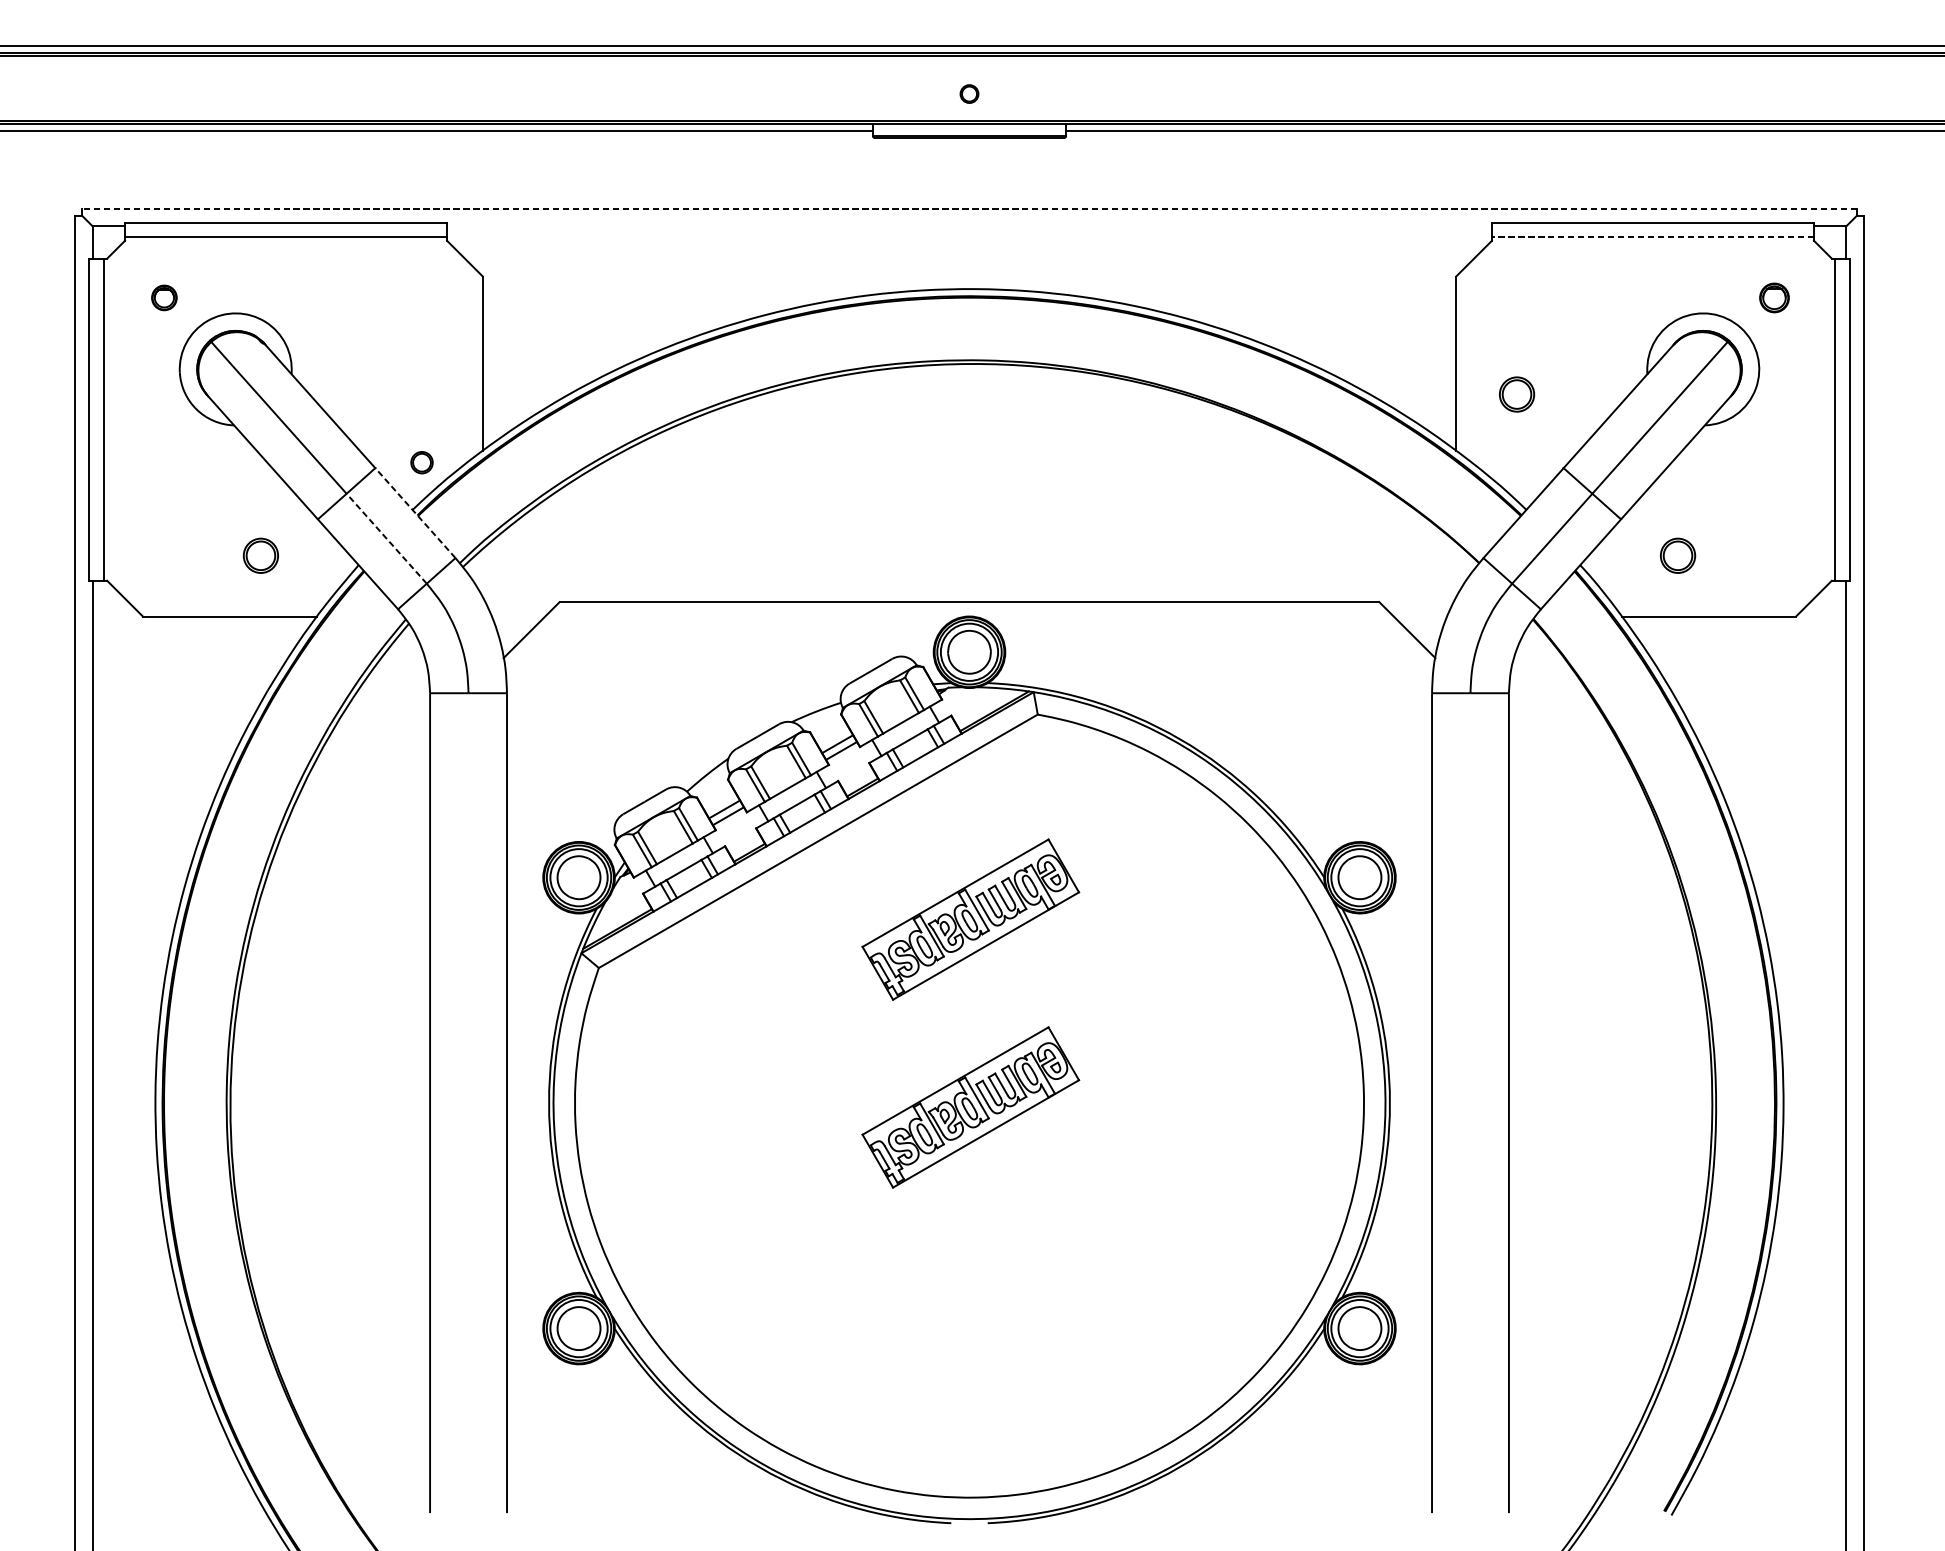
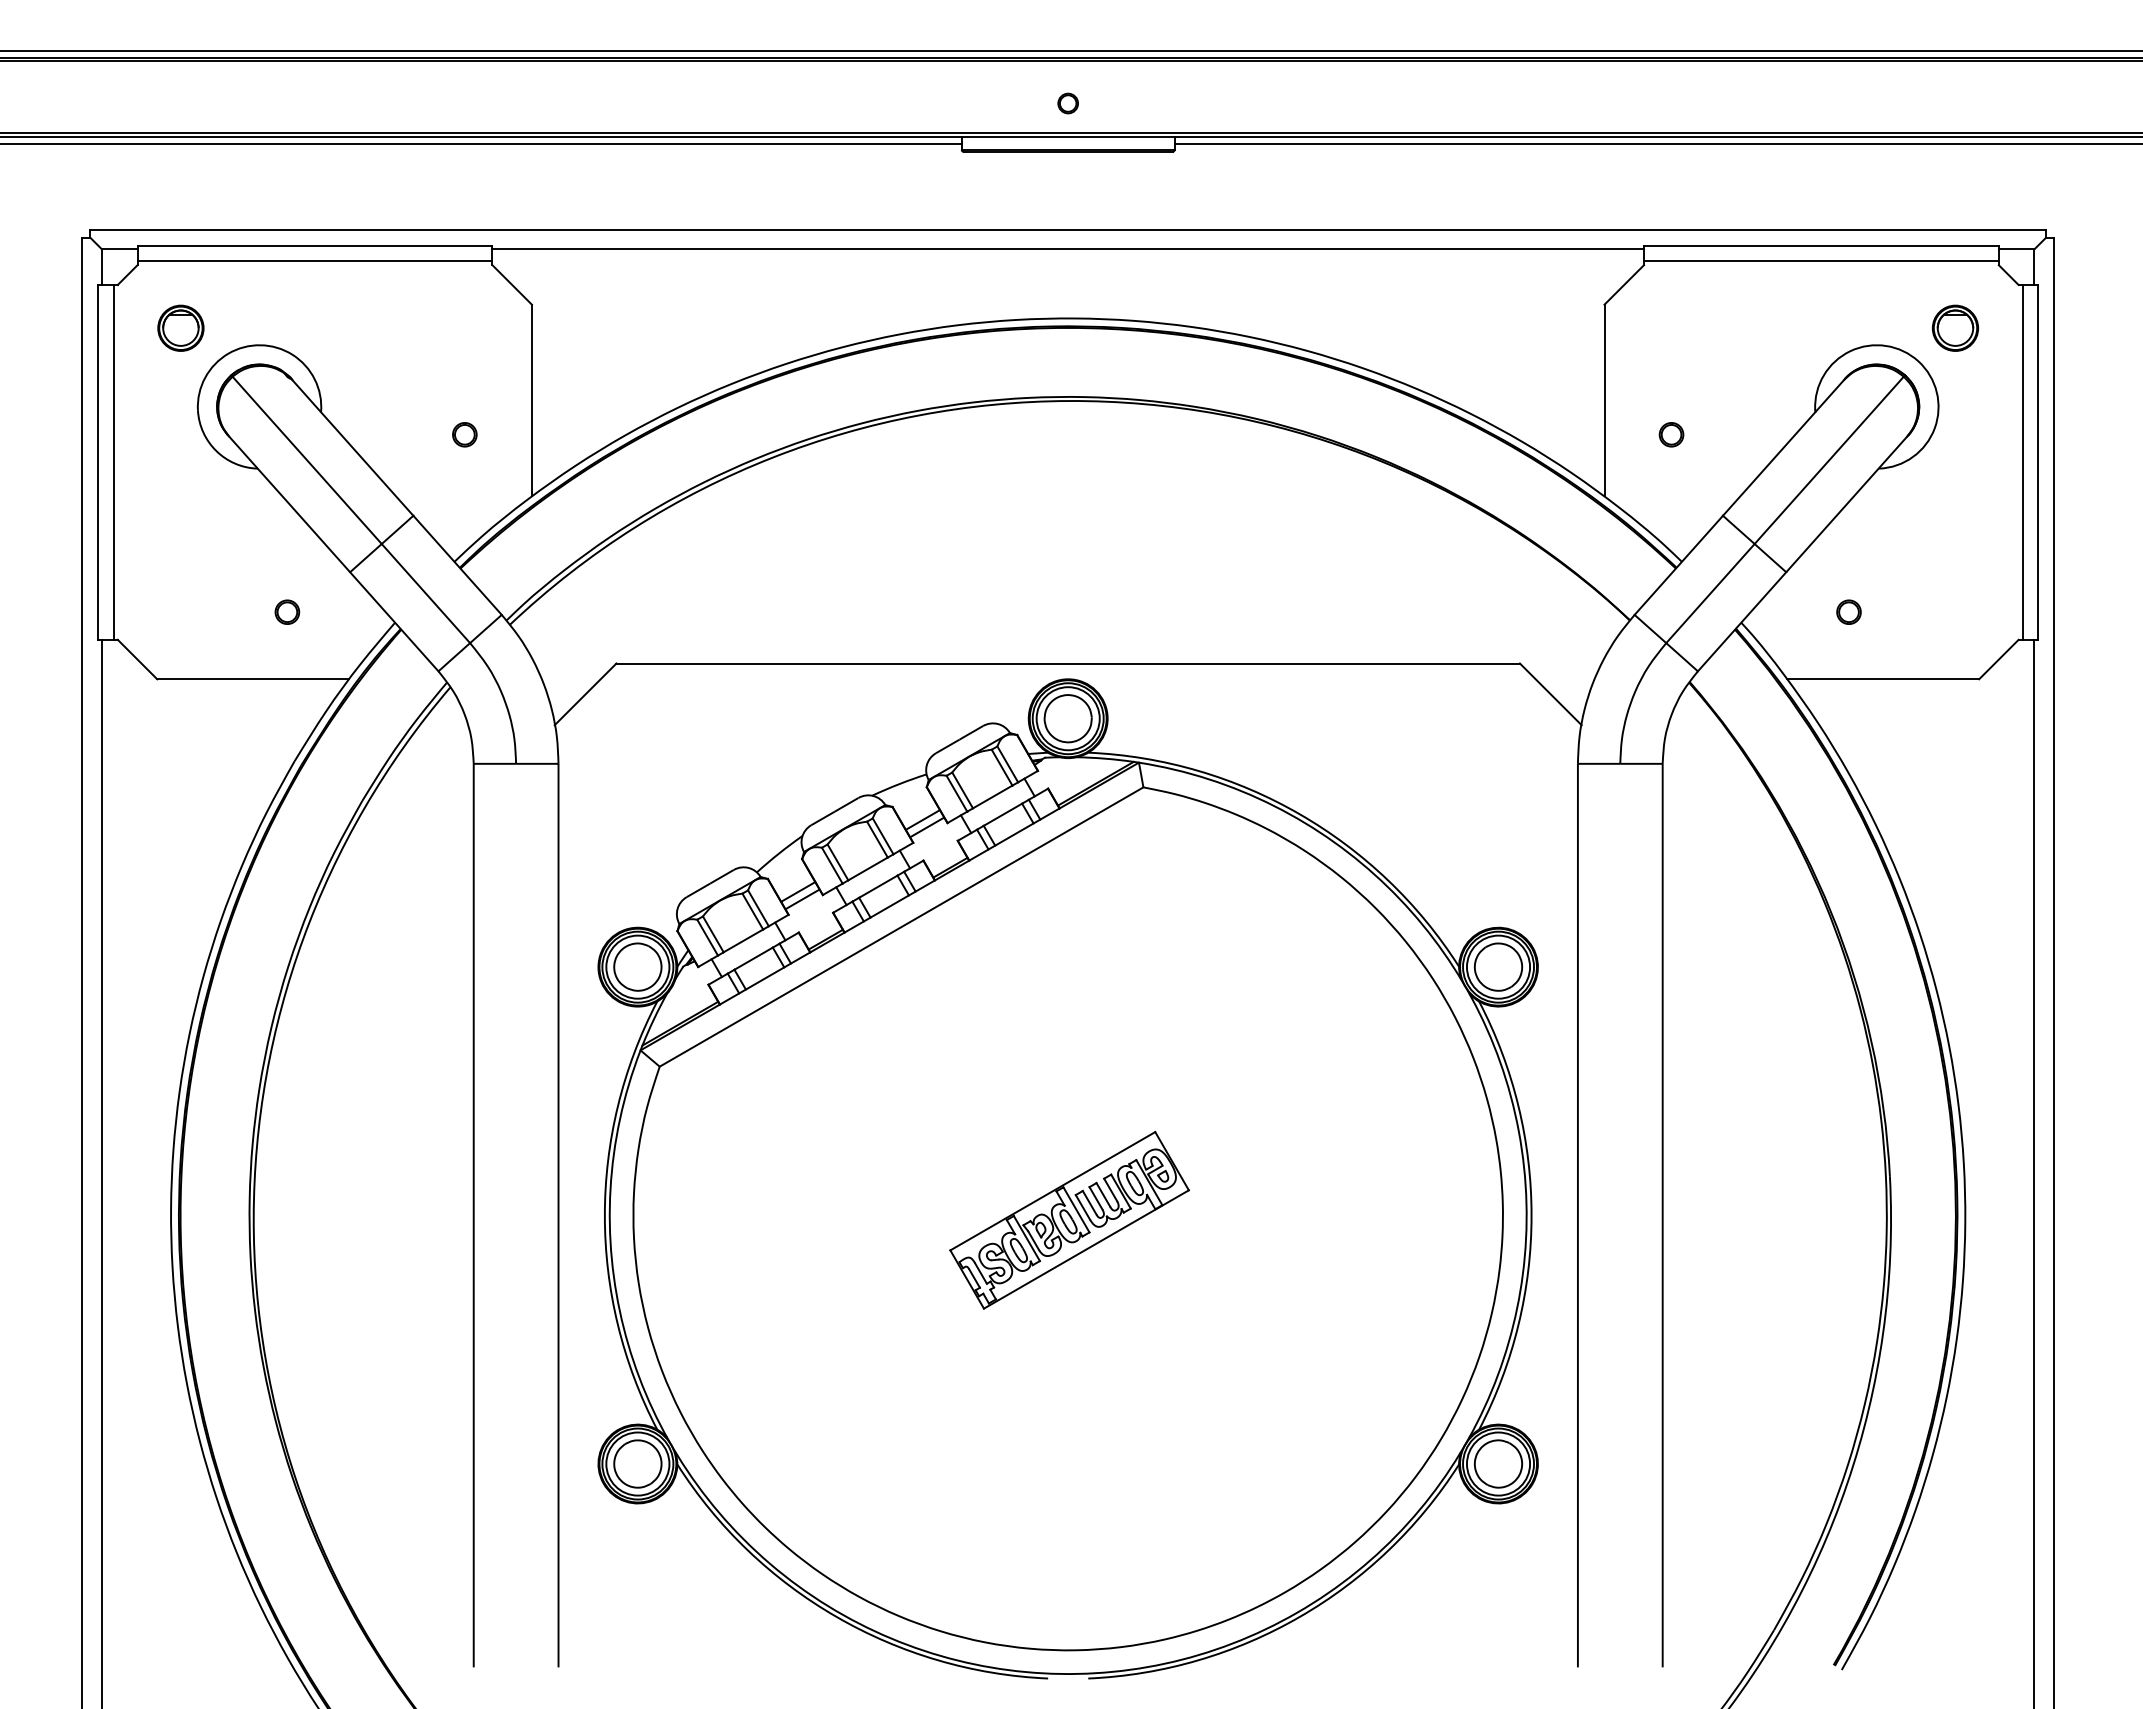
line: (969, 208) -> (1068, 229), dashed -> solid
line: (968, 226) -> (1067, 249), added
line: (1652, 237) -> (1820, 261), dashed -> solid
part: (164, 297) -> (180, 327), size x1.67
part: (1773, 297) -> (1954, 327), size x1.43
part: (1516, 394) -> (1671, 434), size x0.62
part: (421, 462) -> (464, 434), moved
line: (415, 512) -> (457, 564), dashed -> solid
line: (386, 538) -> (425, 593), dashed -> solid
part: (261, 555) -> (287, 611), size x0.62
part: (1677, 555) -> (1848, 611), size x0.62
part: (970, 919) -> (1069, 1013), removed

